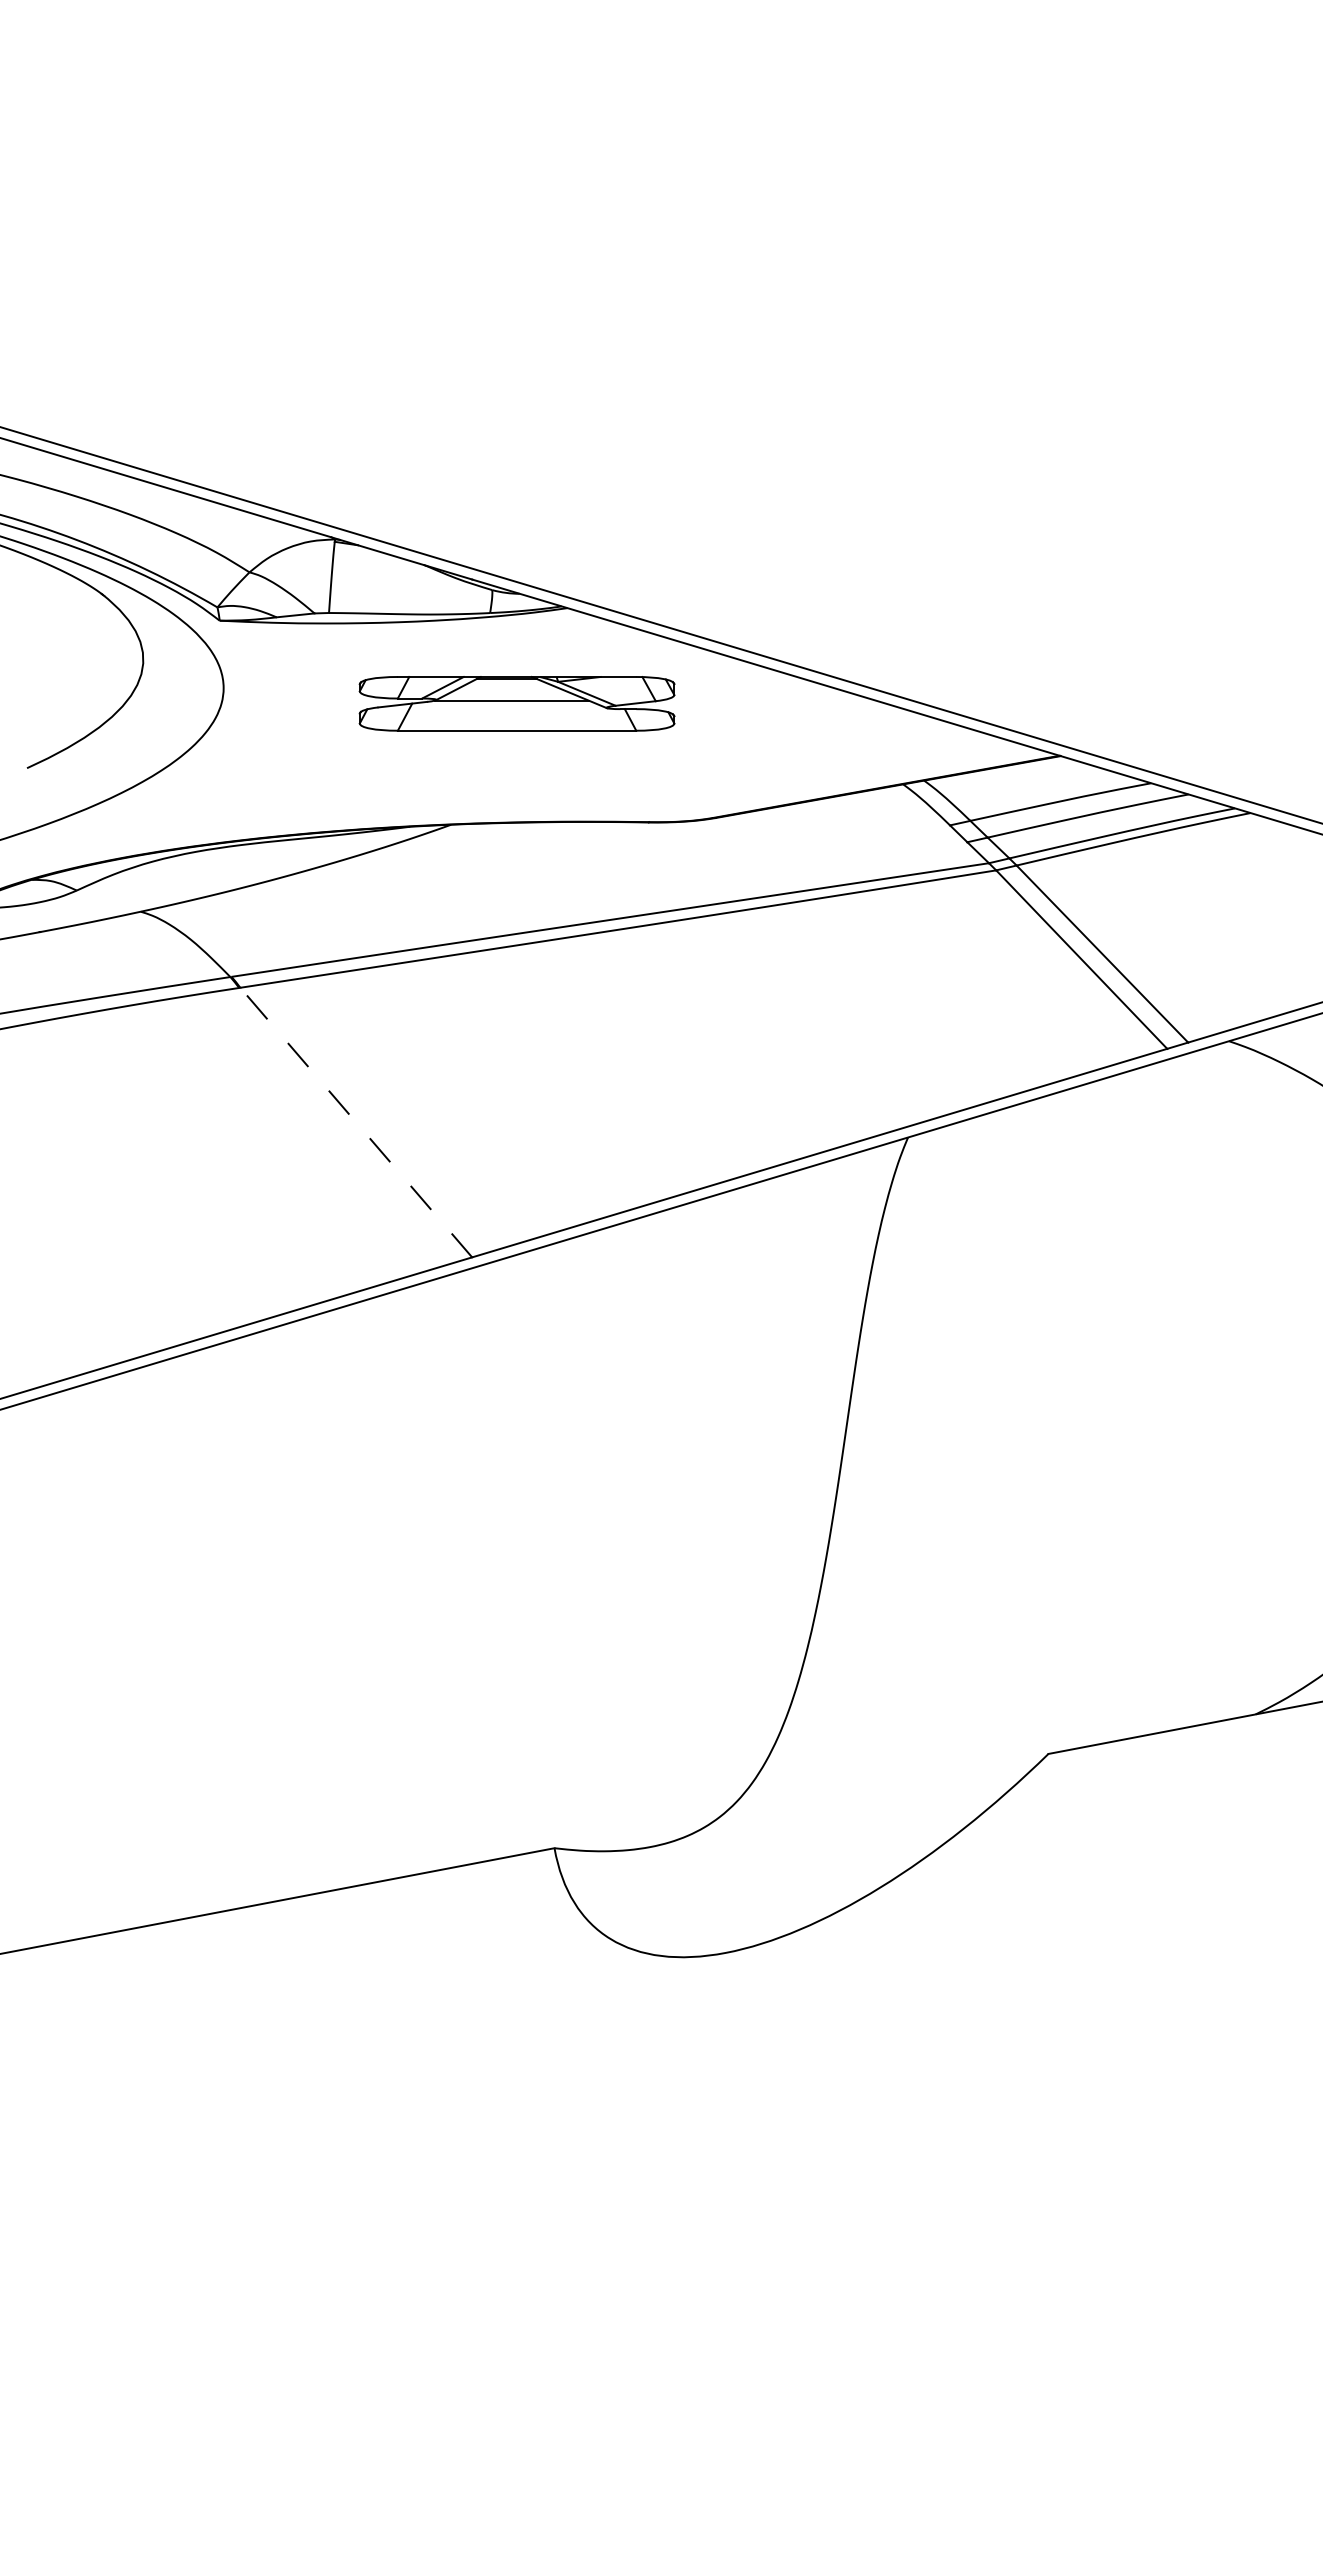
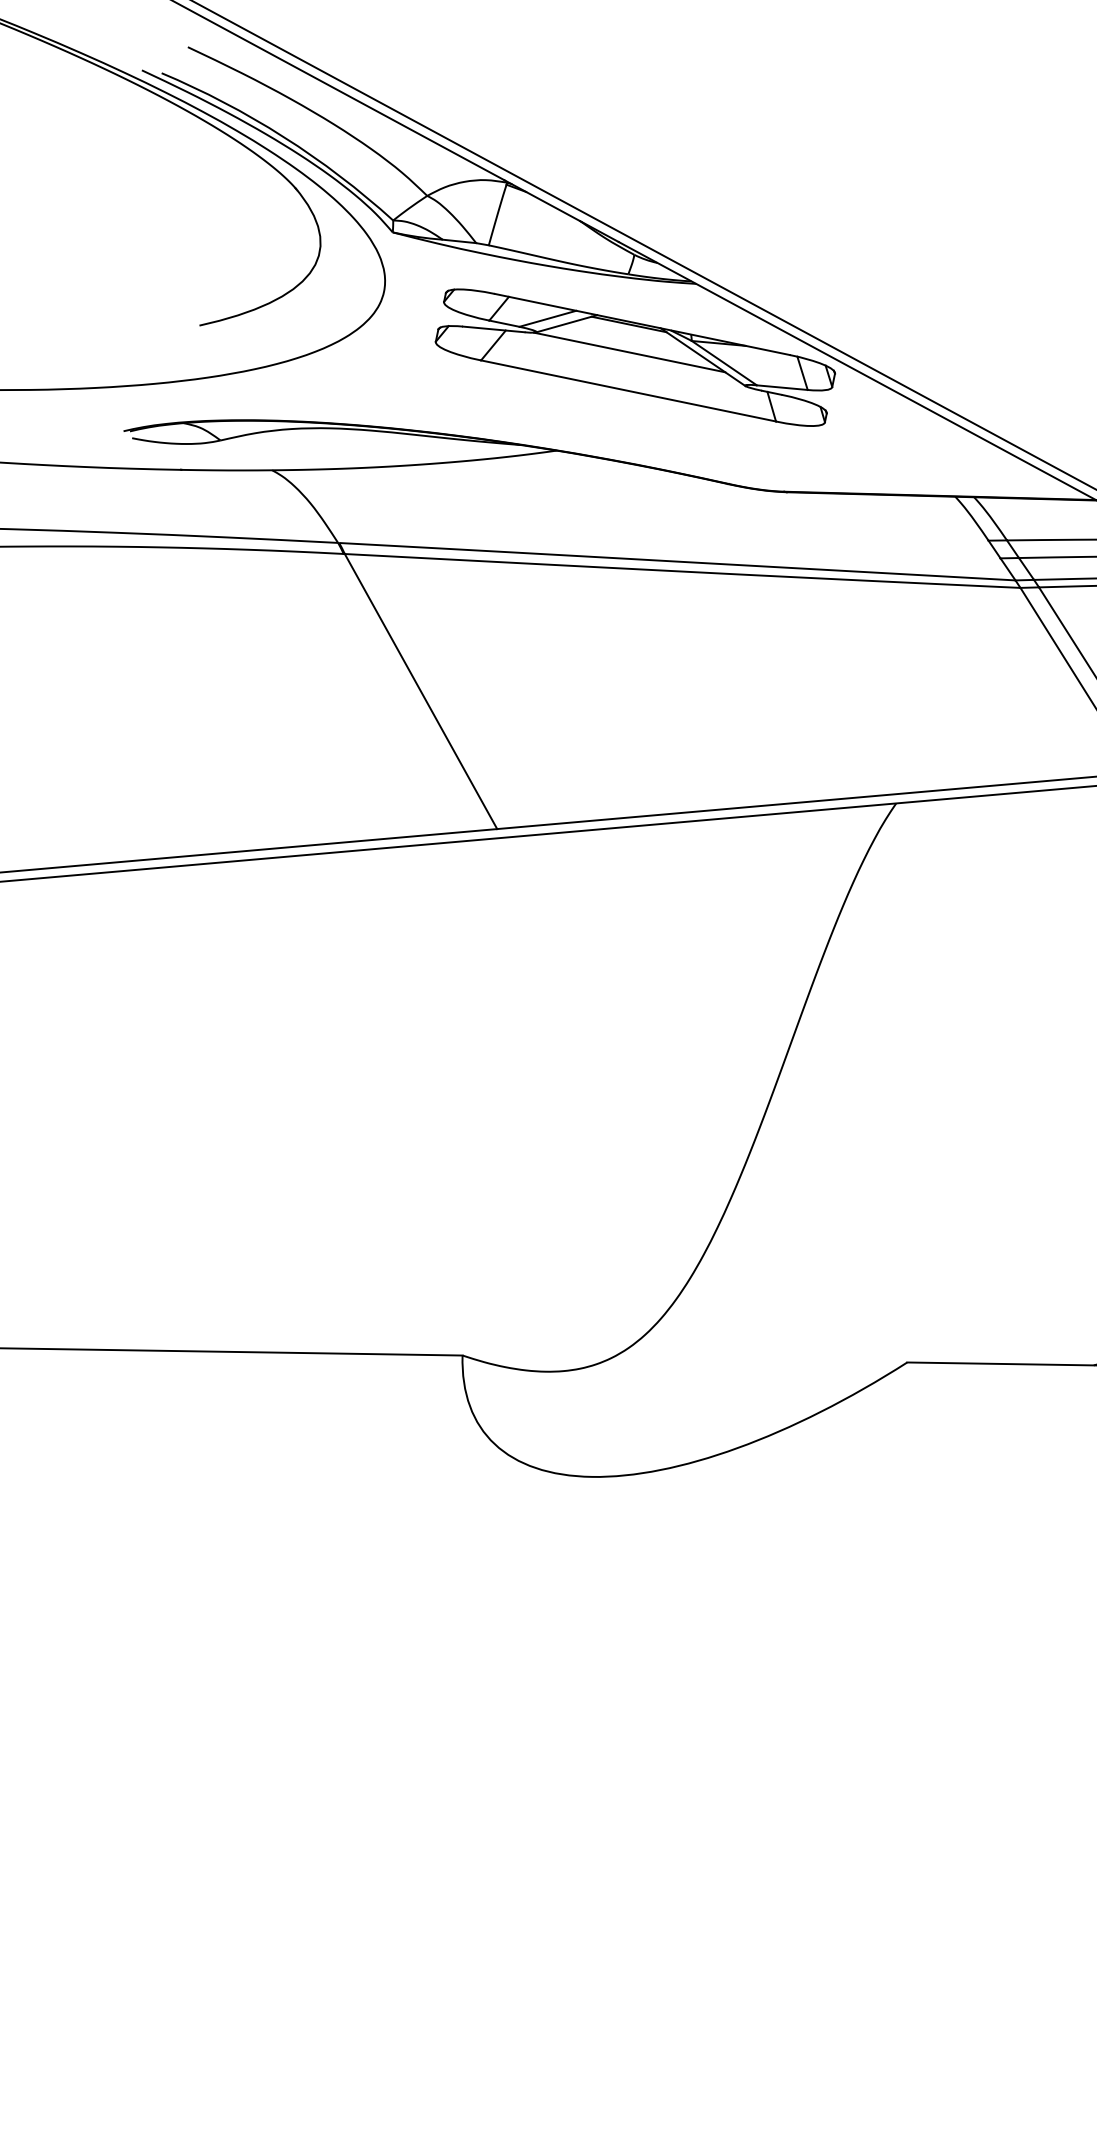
part: (516, 703) -> (634, 357), size x1.43
line: (356, 1122) -> (421, 691), dashed -> solid

